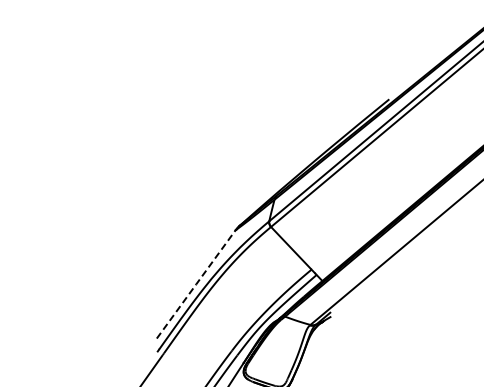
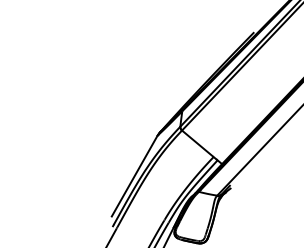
line: (196, 284) -> (134, 176), dashed -> solid

